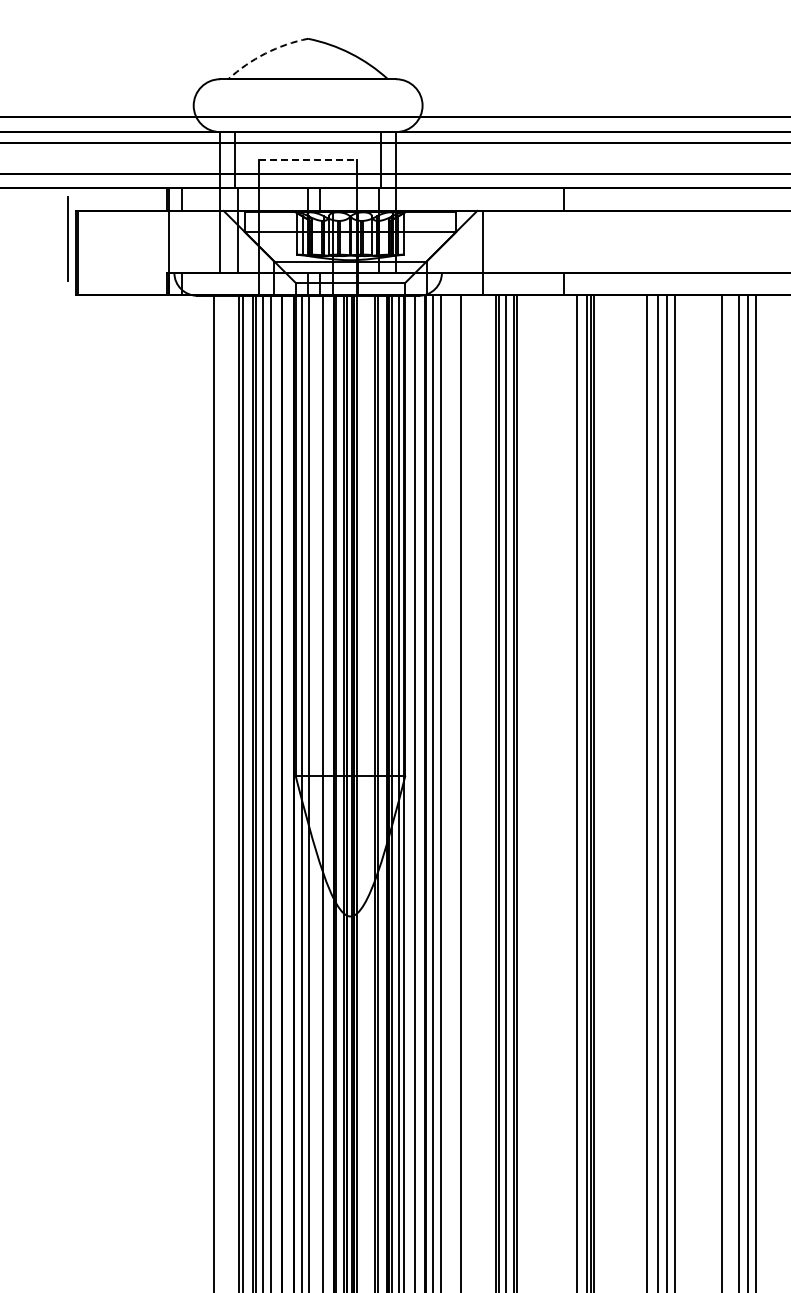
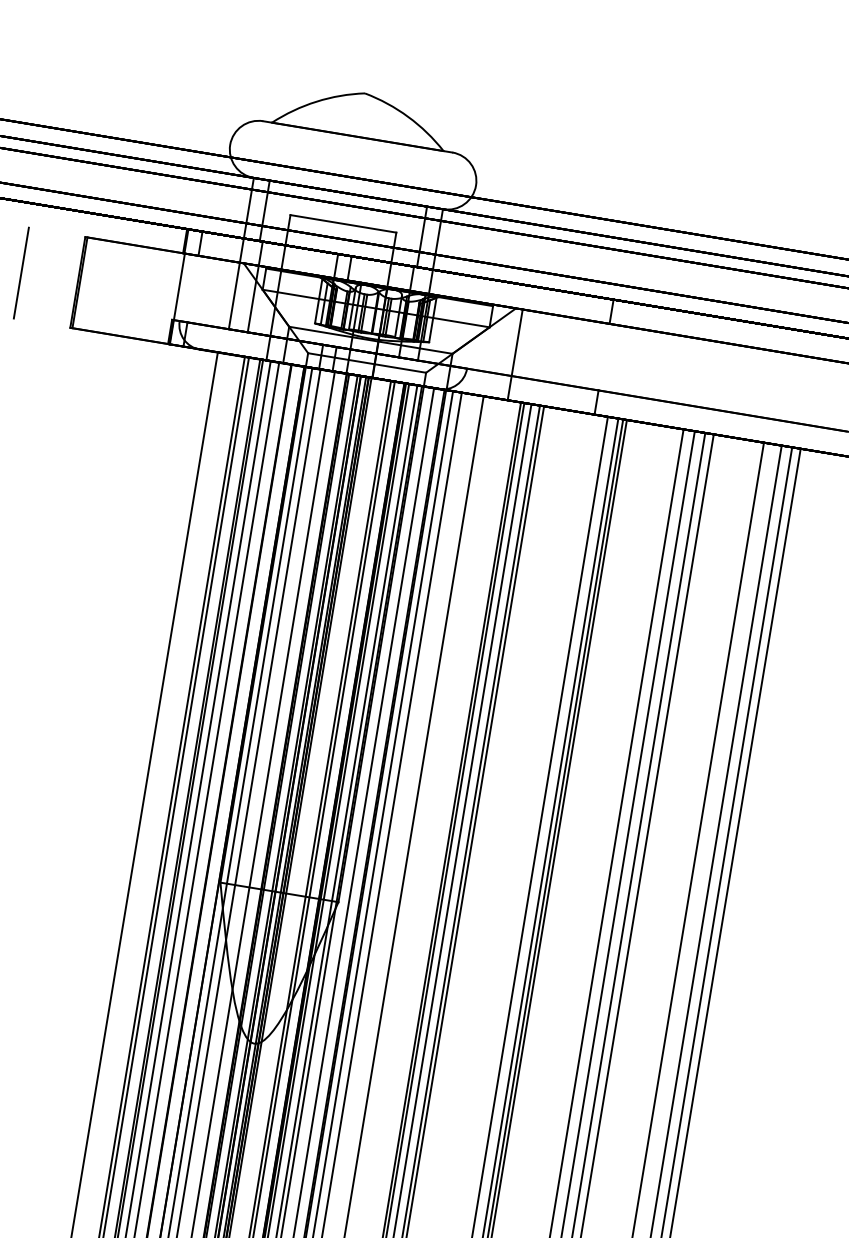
arc: (265, 53) -> (316, 101), dashed -> solid
line: (308, 160) -> (343, 224), dashed -> solid
line: (67, 238) -> (21, 272), moved

